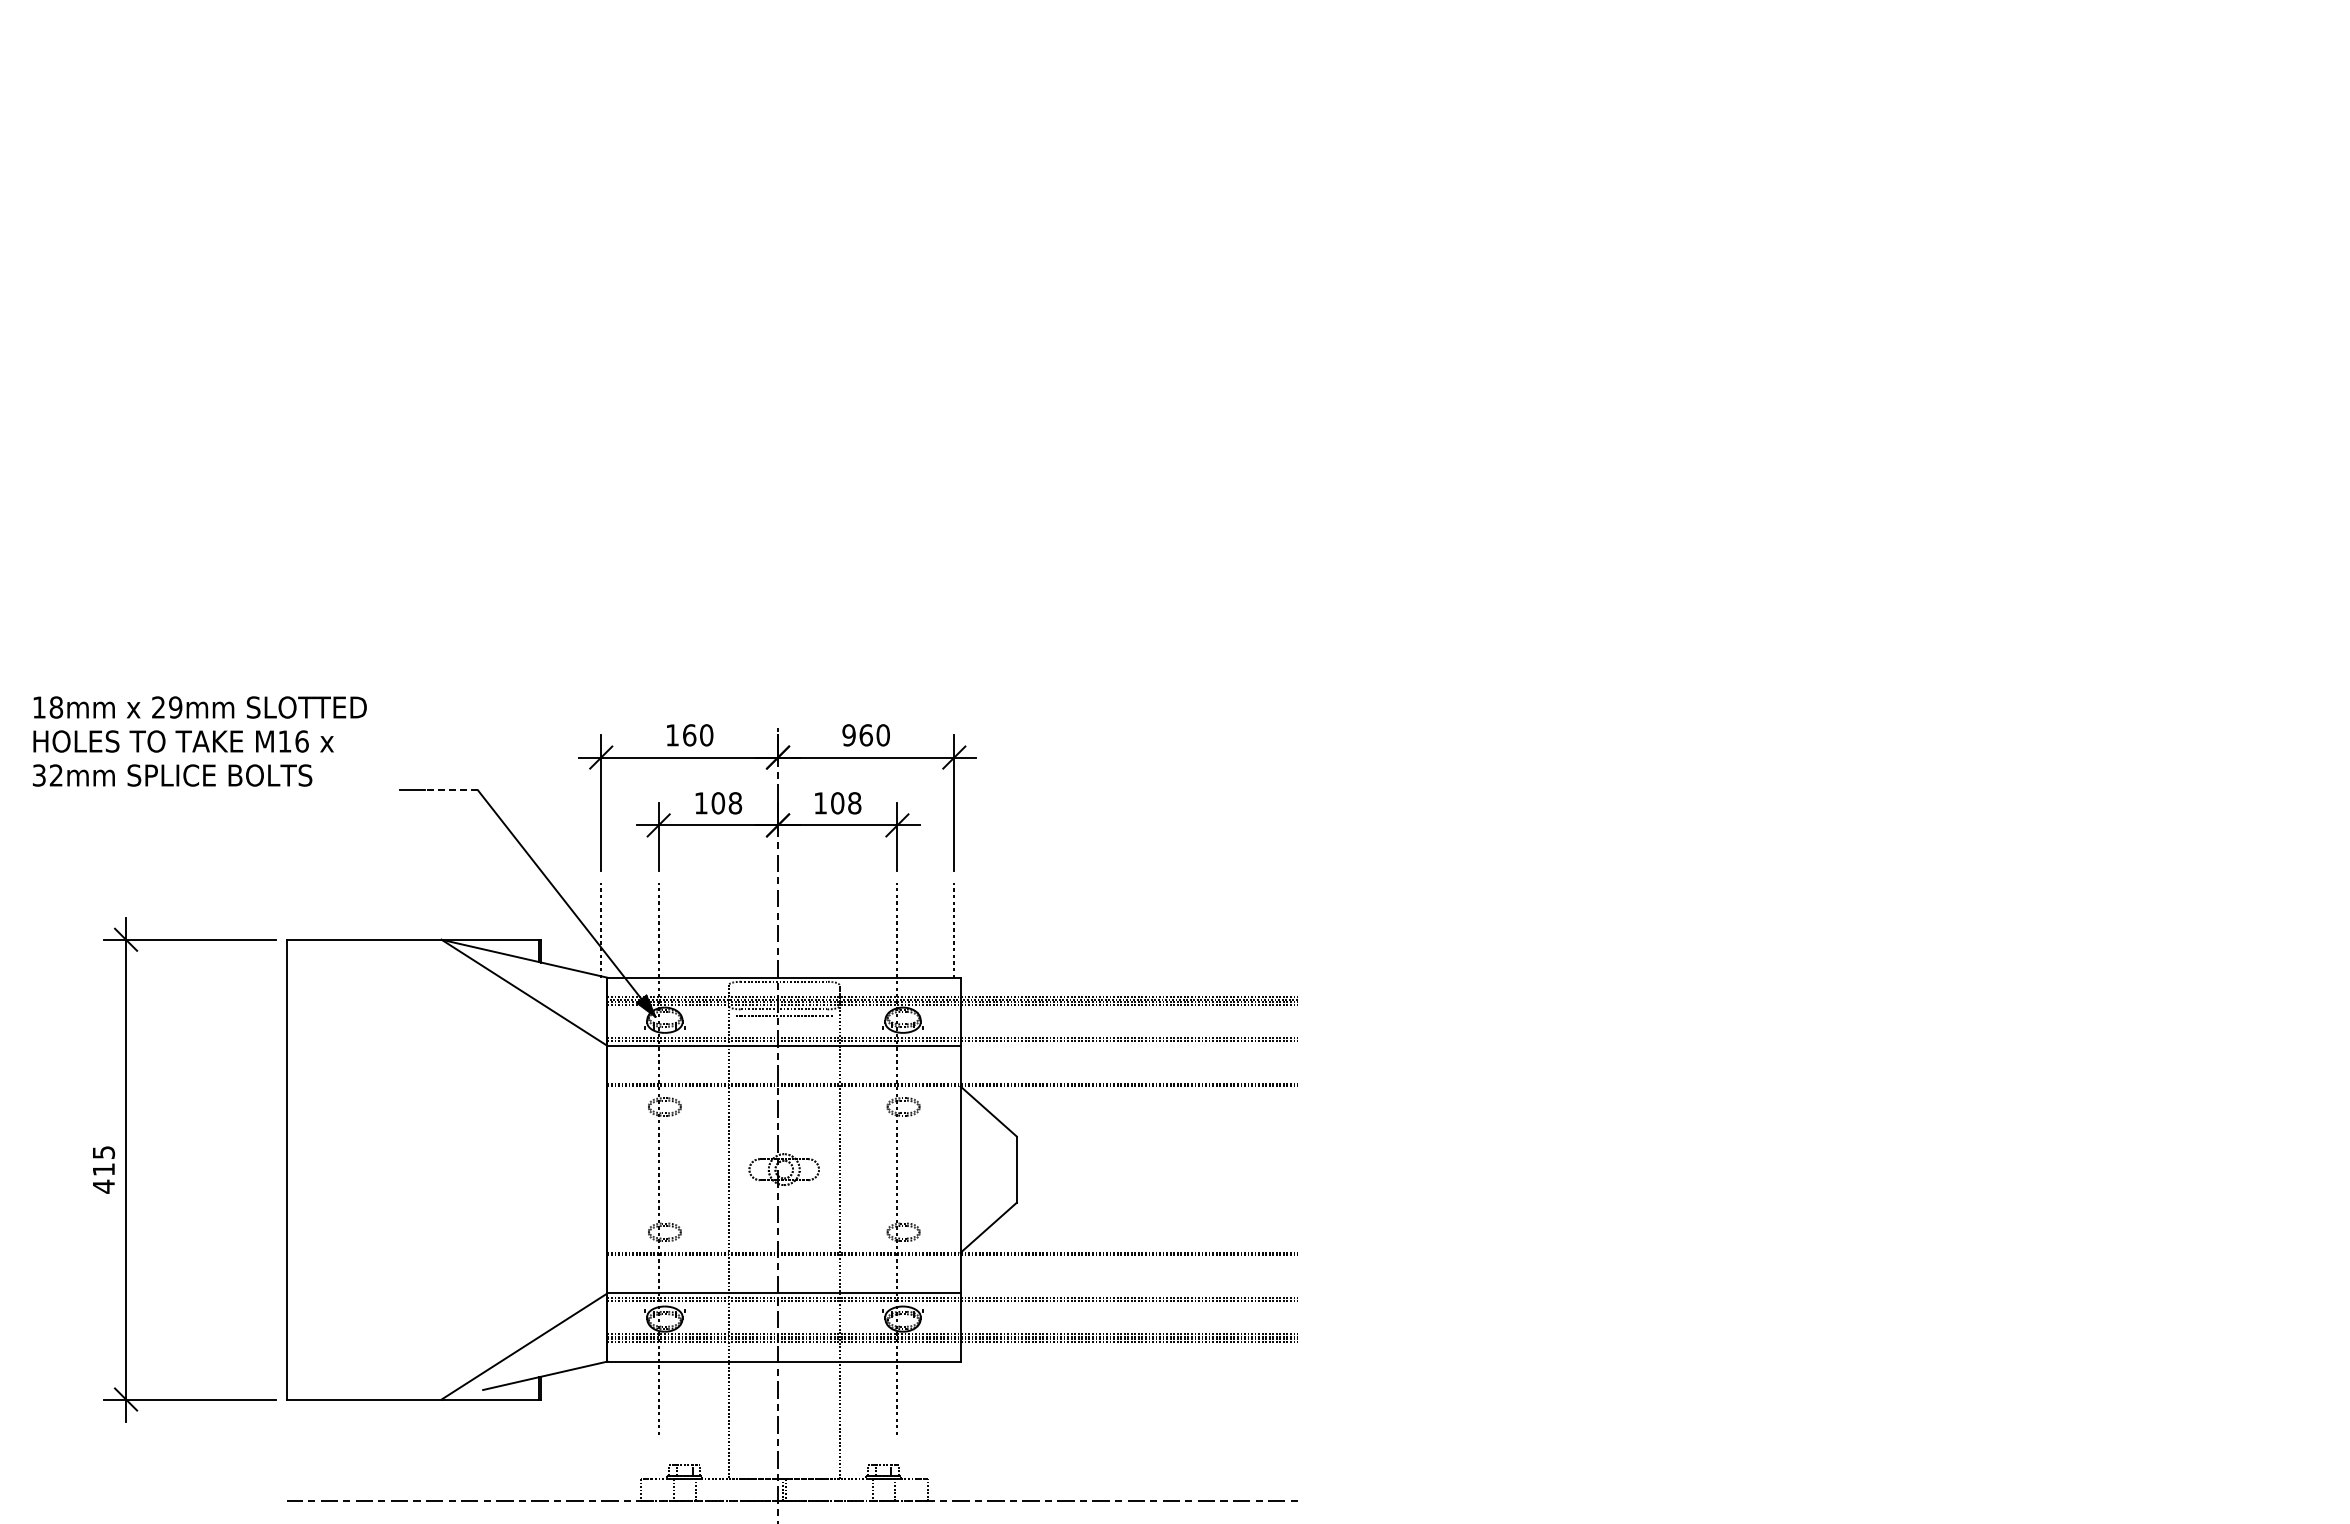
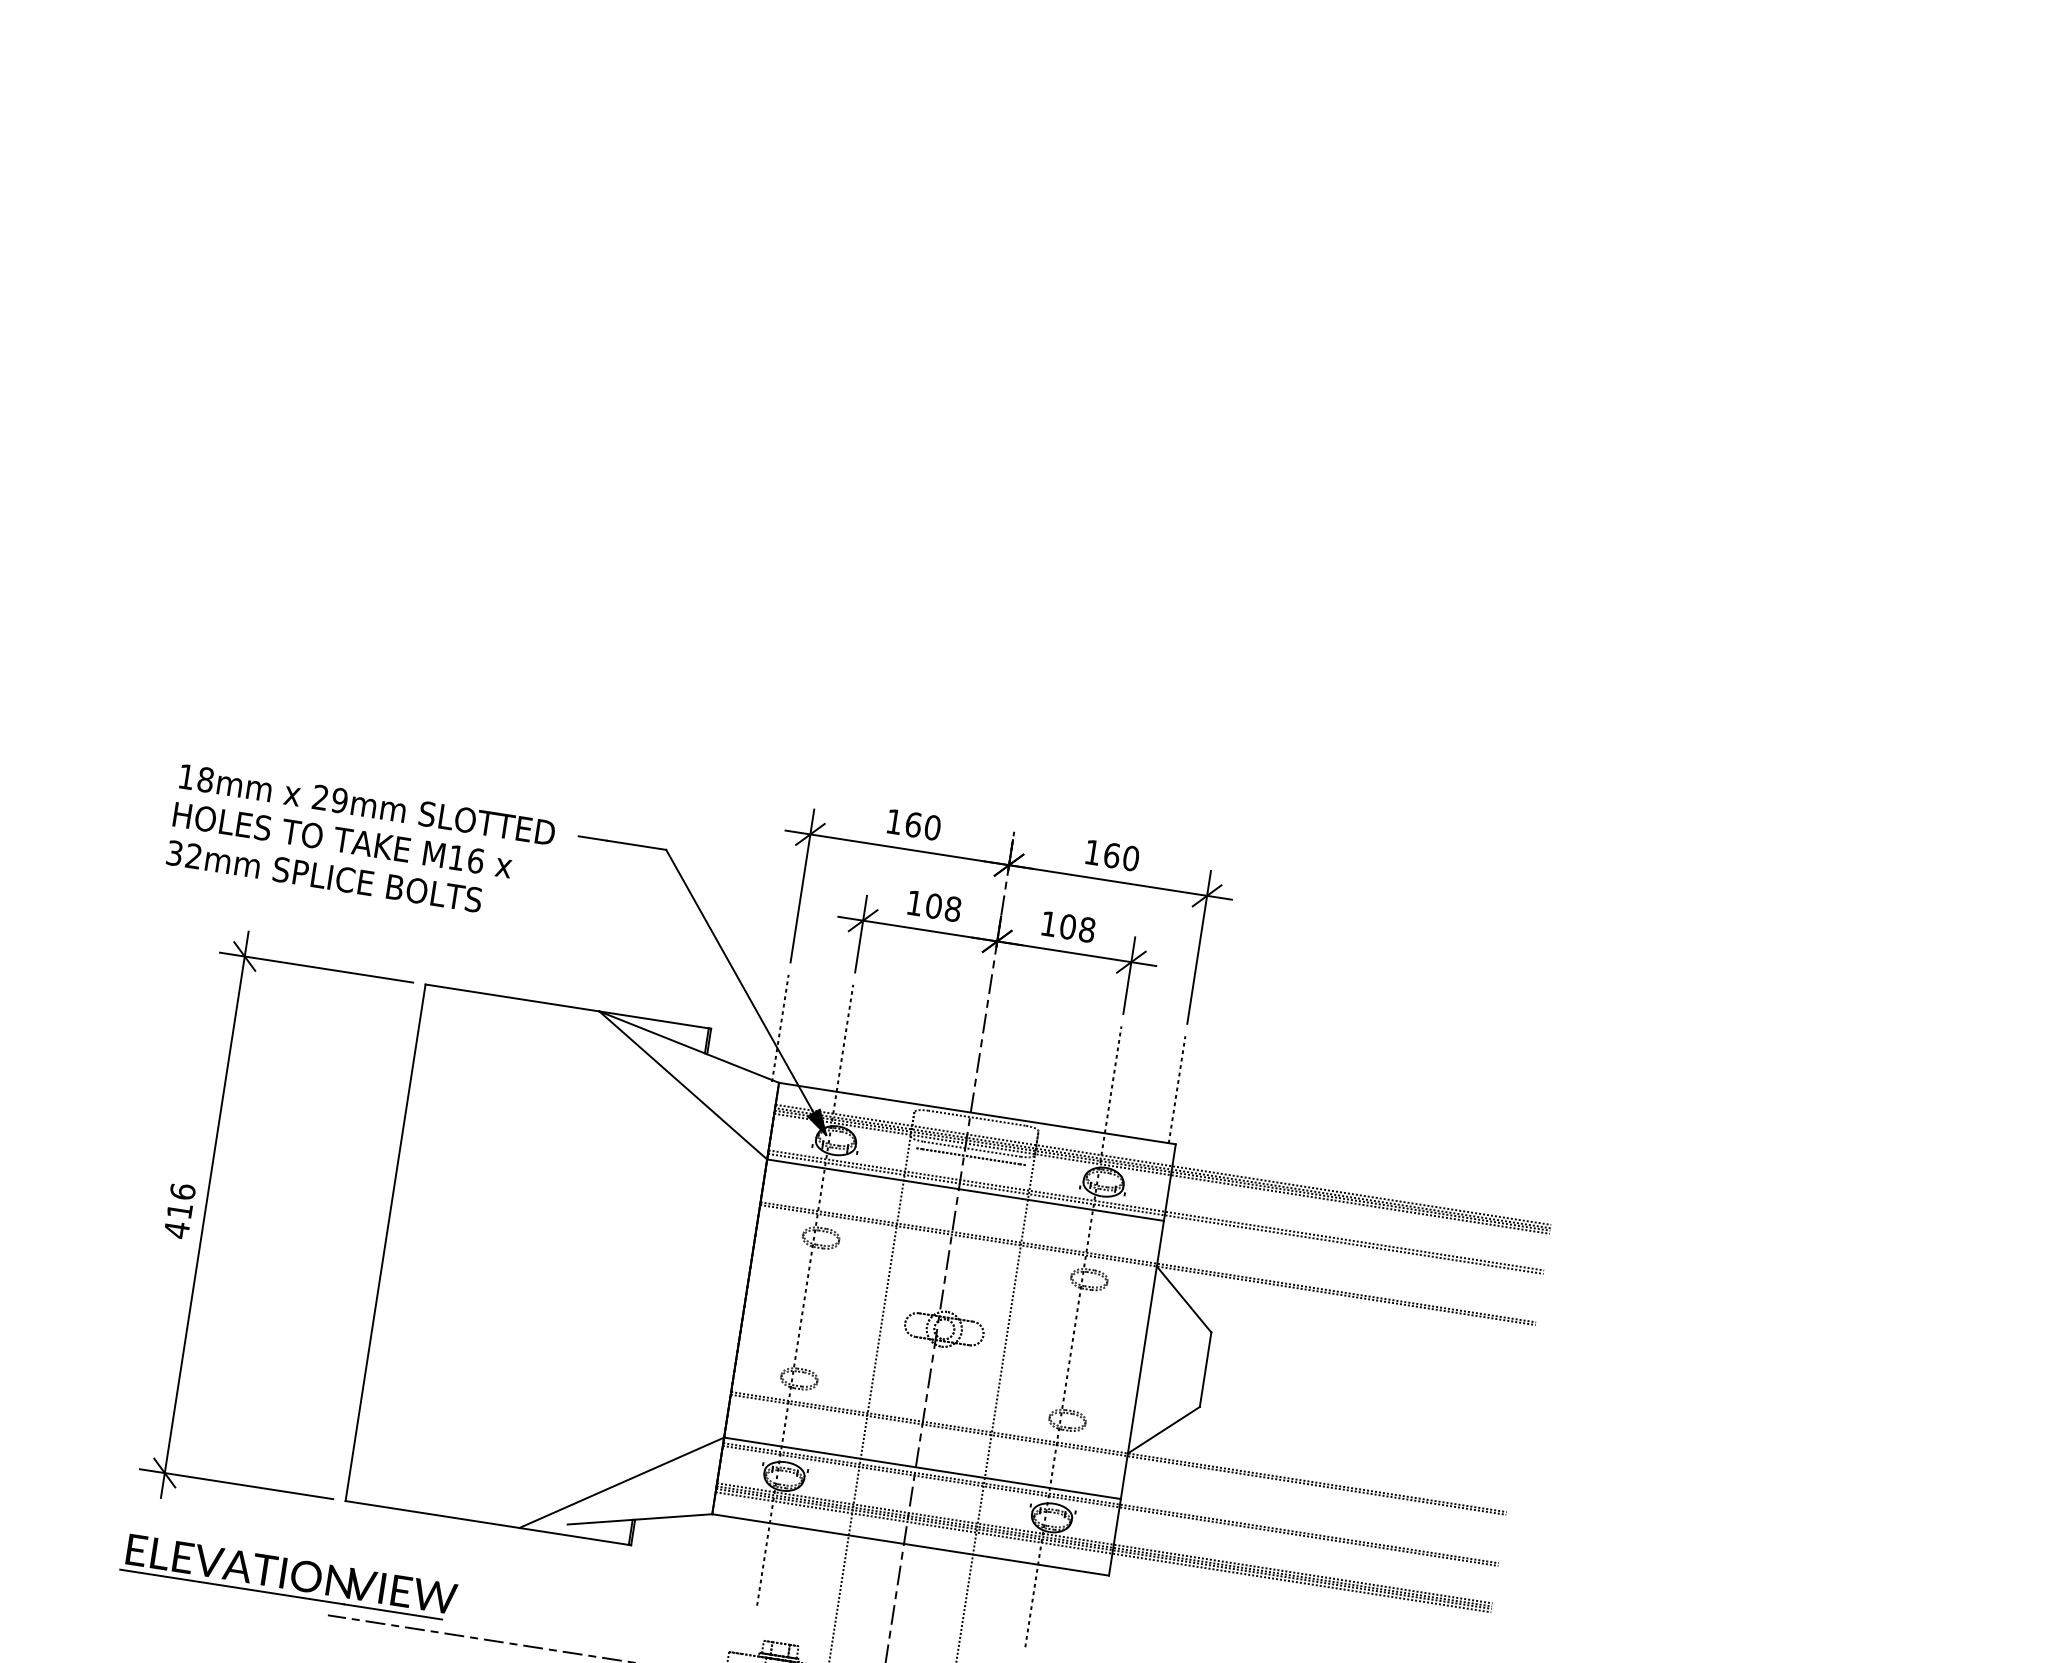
text: (848, 735) -> (1092, 852), 960 -> 160
text: (199, 741) -> (360, 842), moved
line: (451, 790) -> (636, 845), dashed -> solid
text: (103, 1152) -> (182, 1191), 415 -> 416
part: (247, 1472) -> (288, 1576), added

